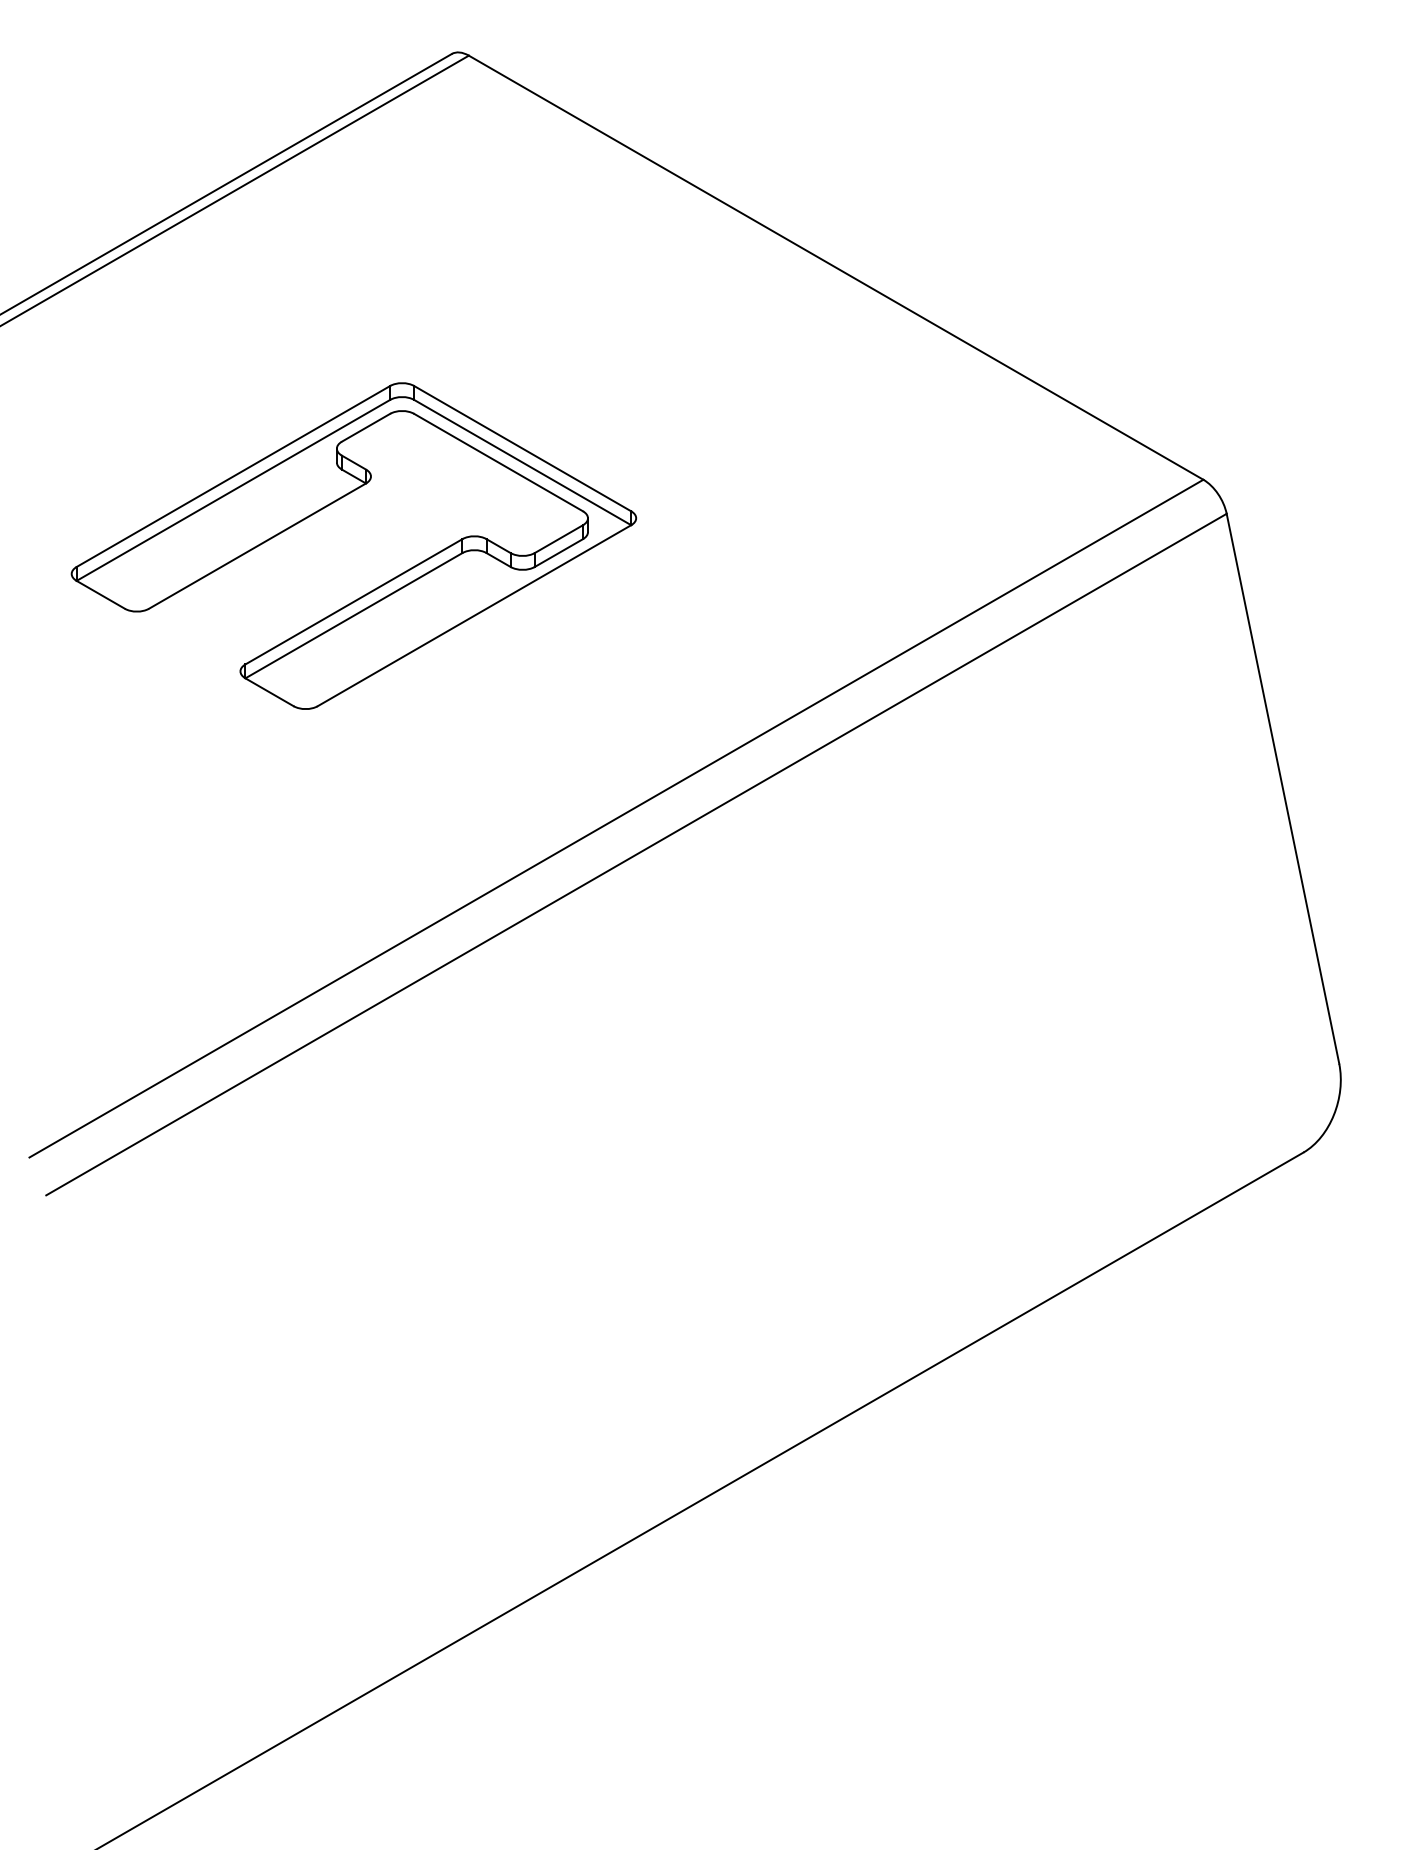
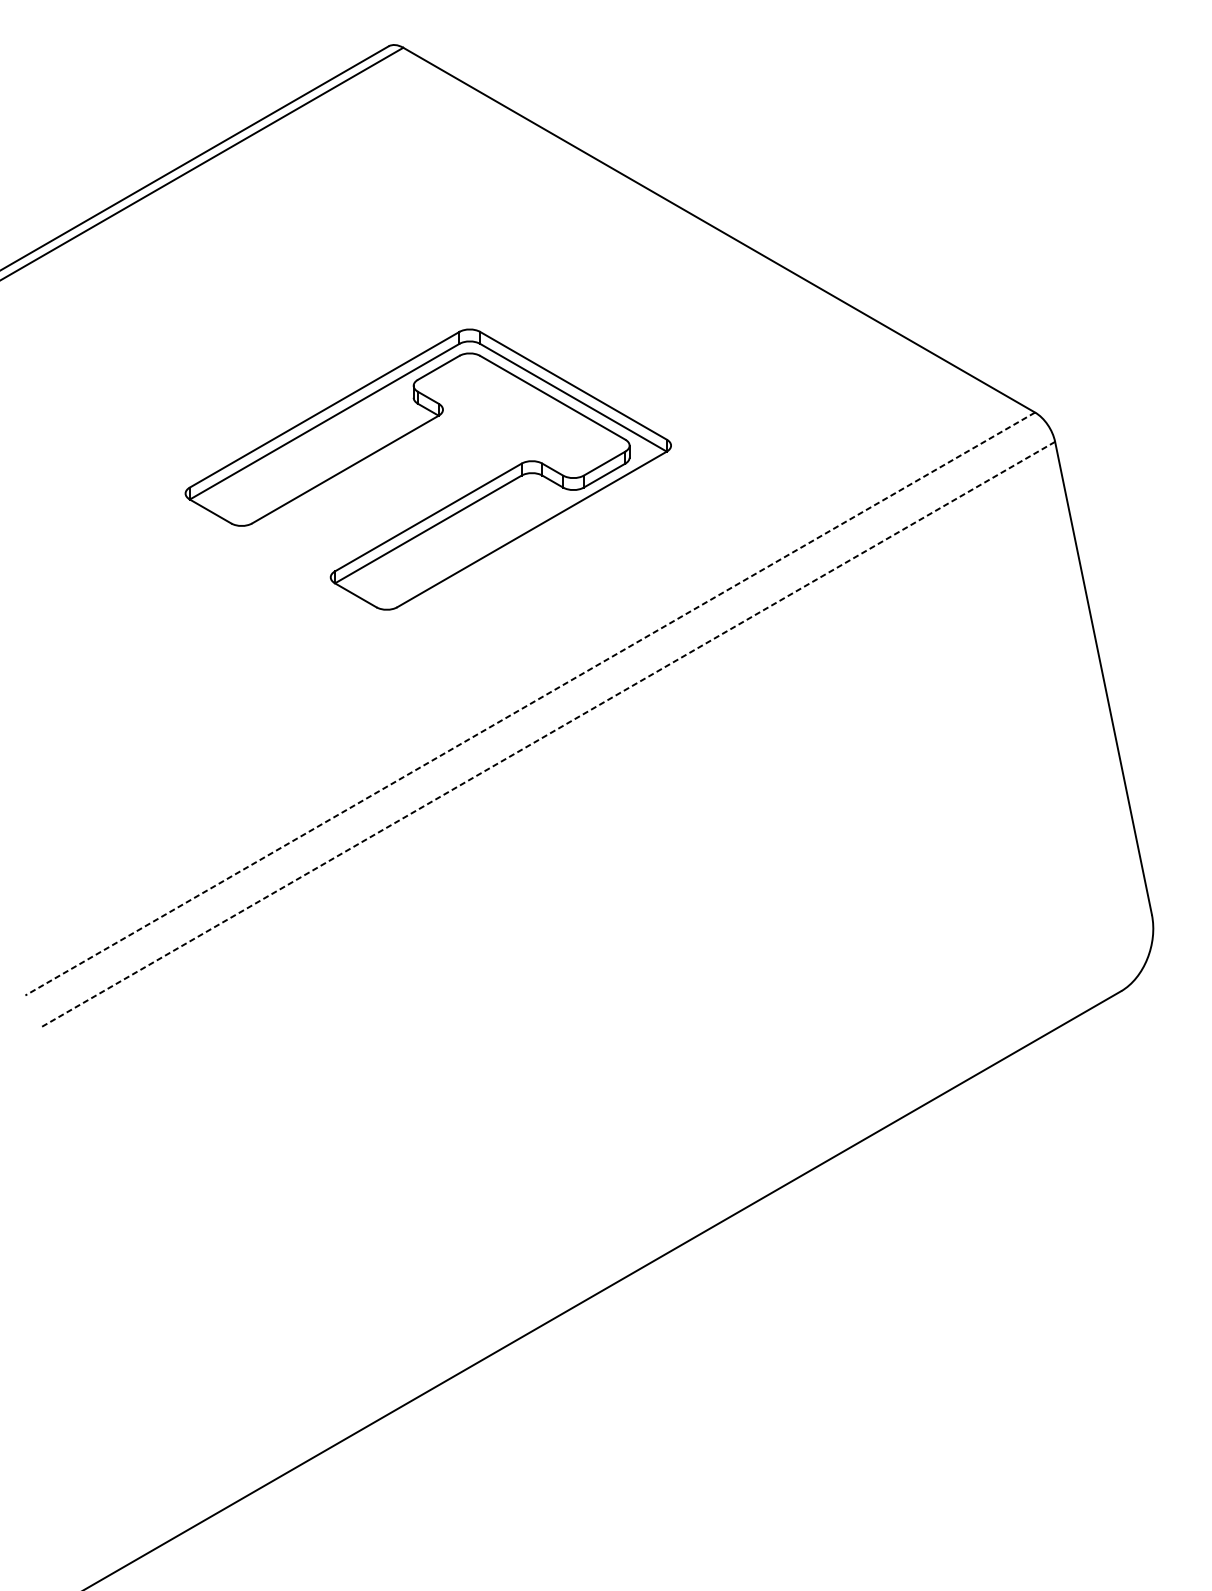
part: (330, 505) -> (408, 434), moved
line: (616, 818) -> (530, 703), solid -> dashed
line: (636, 854) -> (547, 734), solid -> dashed

